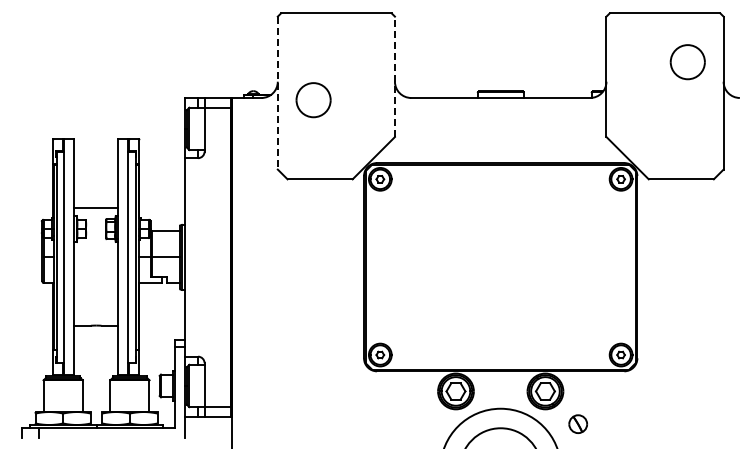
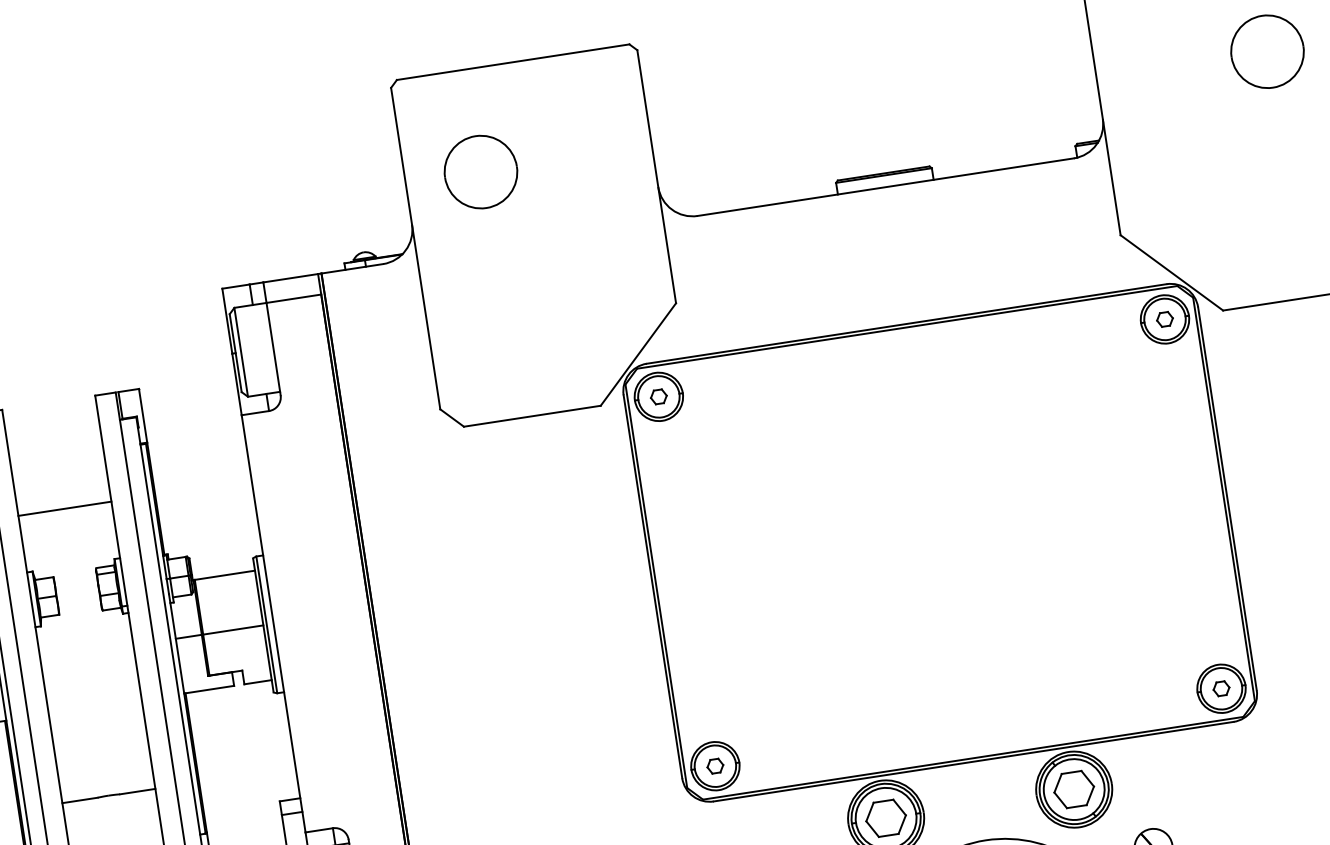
line: (394, 76) -> (655, 176), dashed -> solid
line: (277, 93) -> (415, 249), dashed -> solid
part: (313, 100) -> (480, 172), moved
line: (96, 208) -> (65, 509), moved

